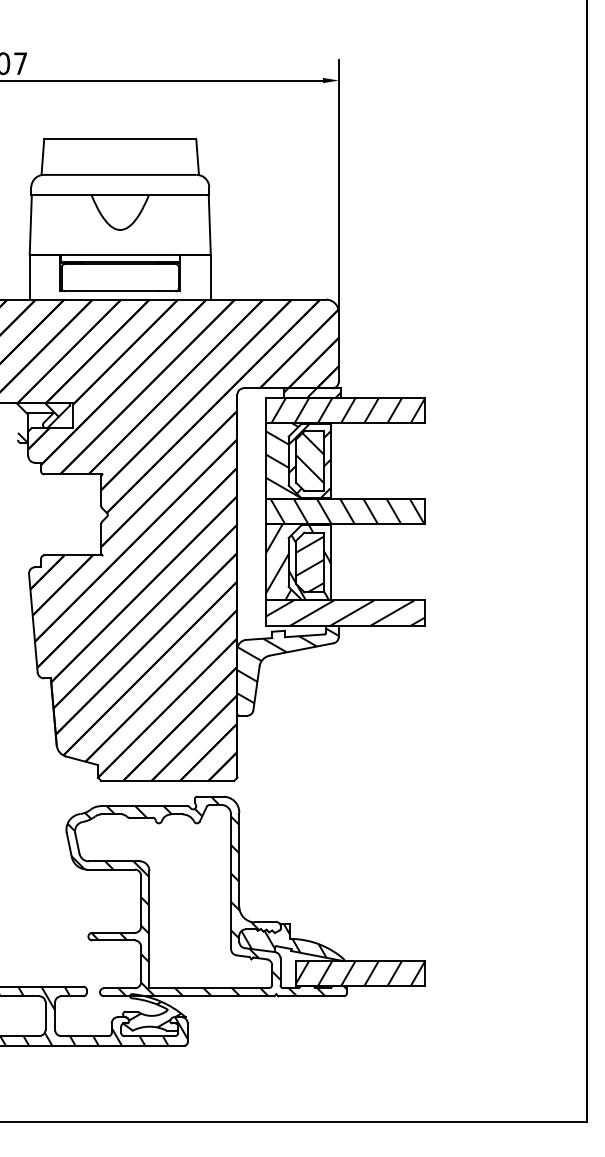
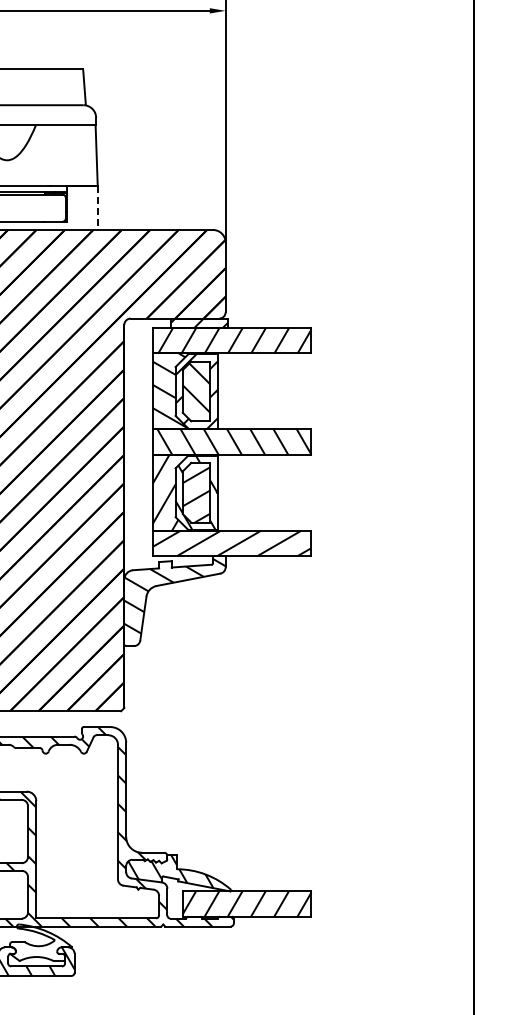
line: (210, 277) -> (97, 207), solid -> dashed
hatch: (152, 1010) -> (39, 940), removed

